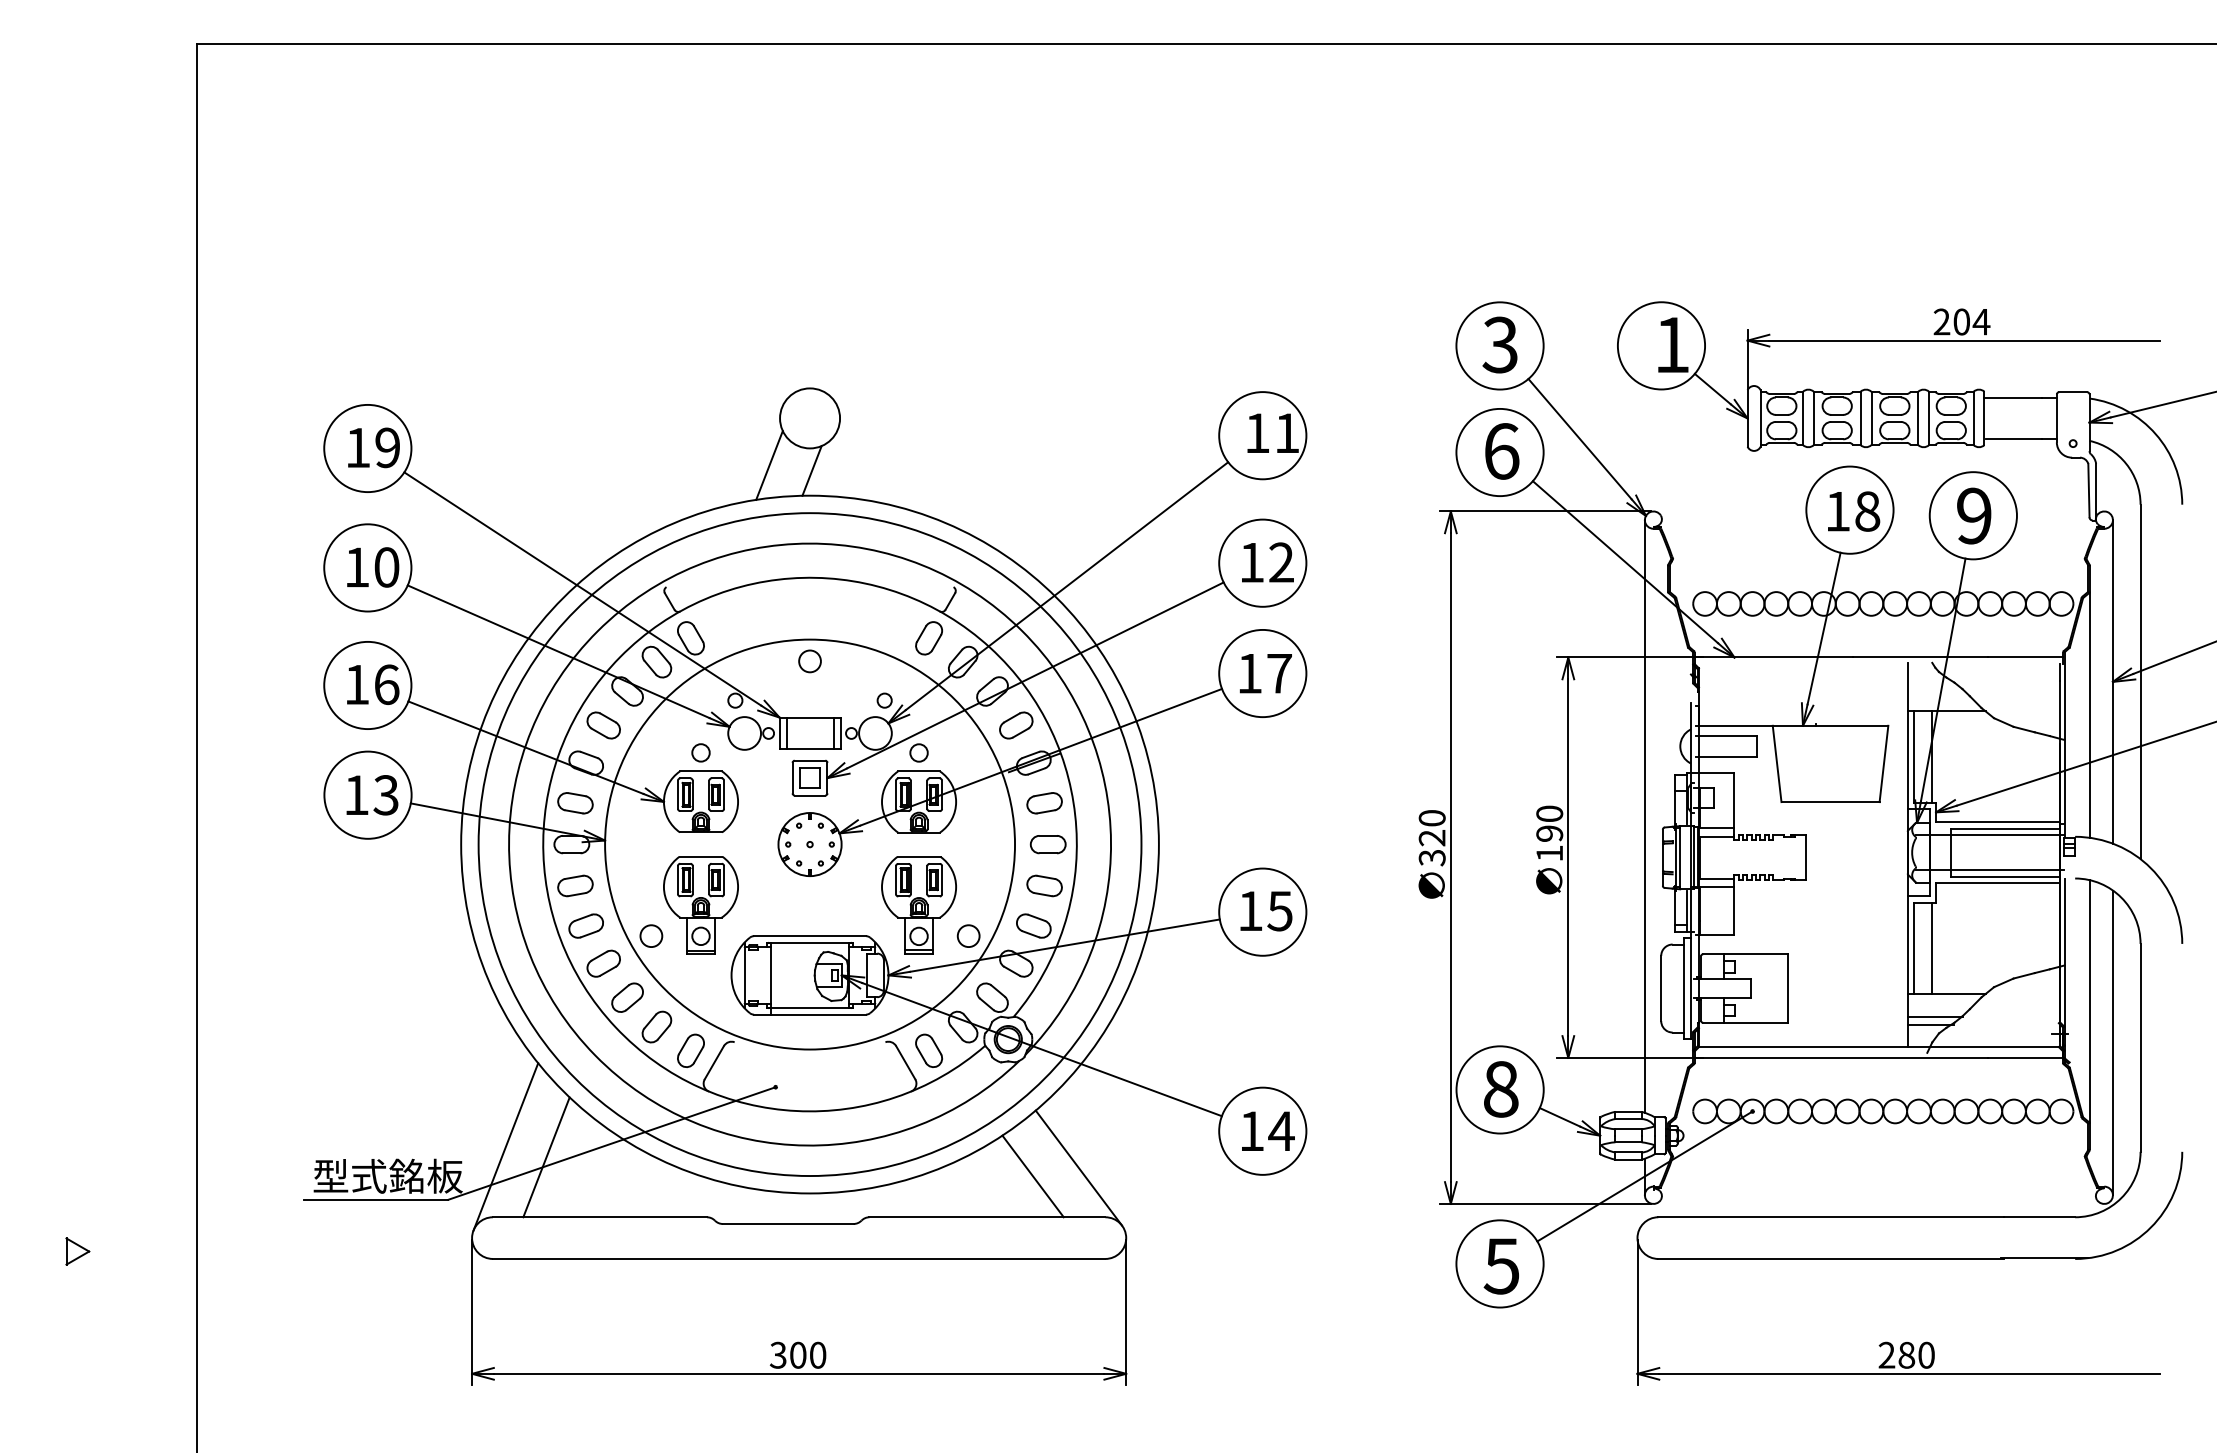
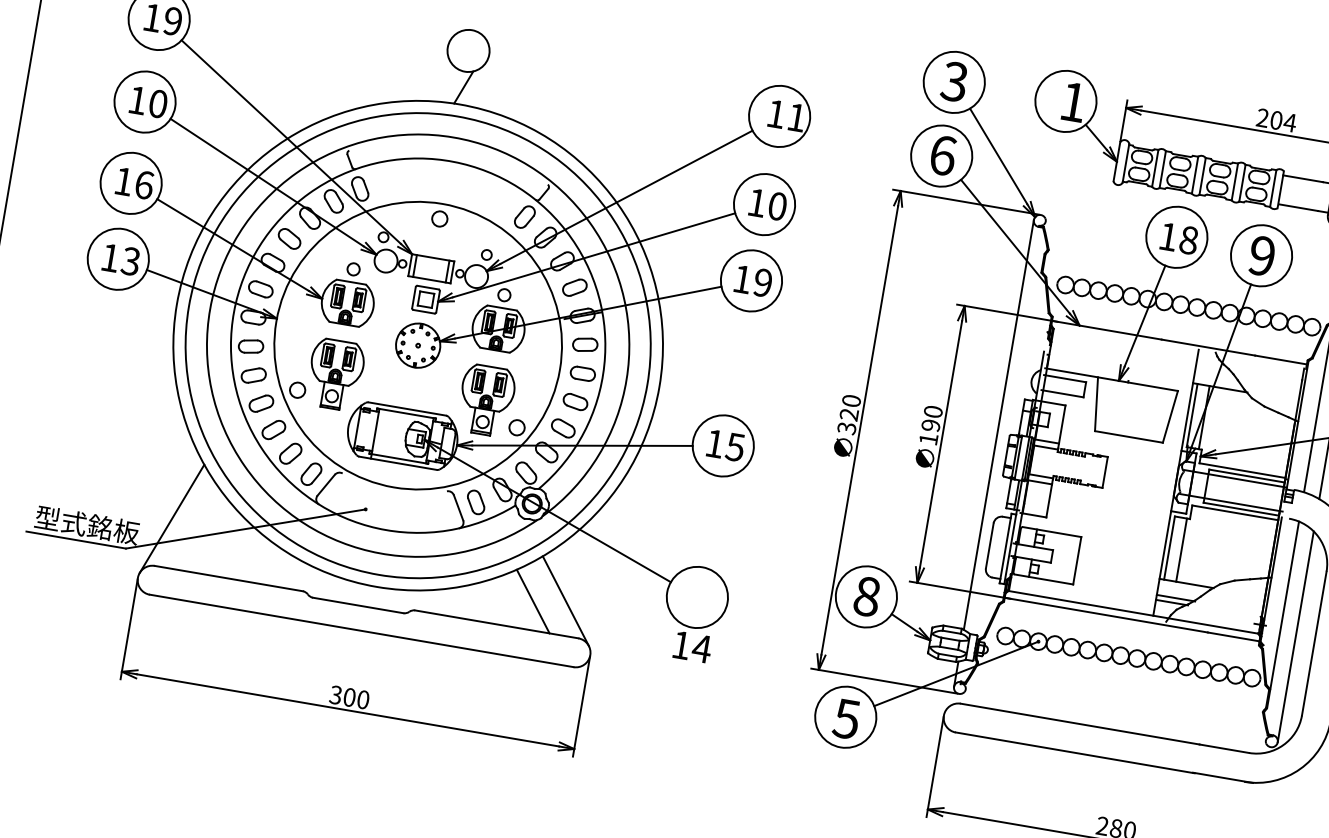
line: (769, 465) -> (434, 78), removed
text: (1281, 562) -> (777, 206), 12 -> 10
text: (1279, 673) -> (763, 282), 17 -> 19
text: (1268, 1130) -> (693, 646), moved
line: (546, 1157) -> (198, 530), removed

